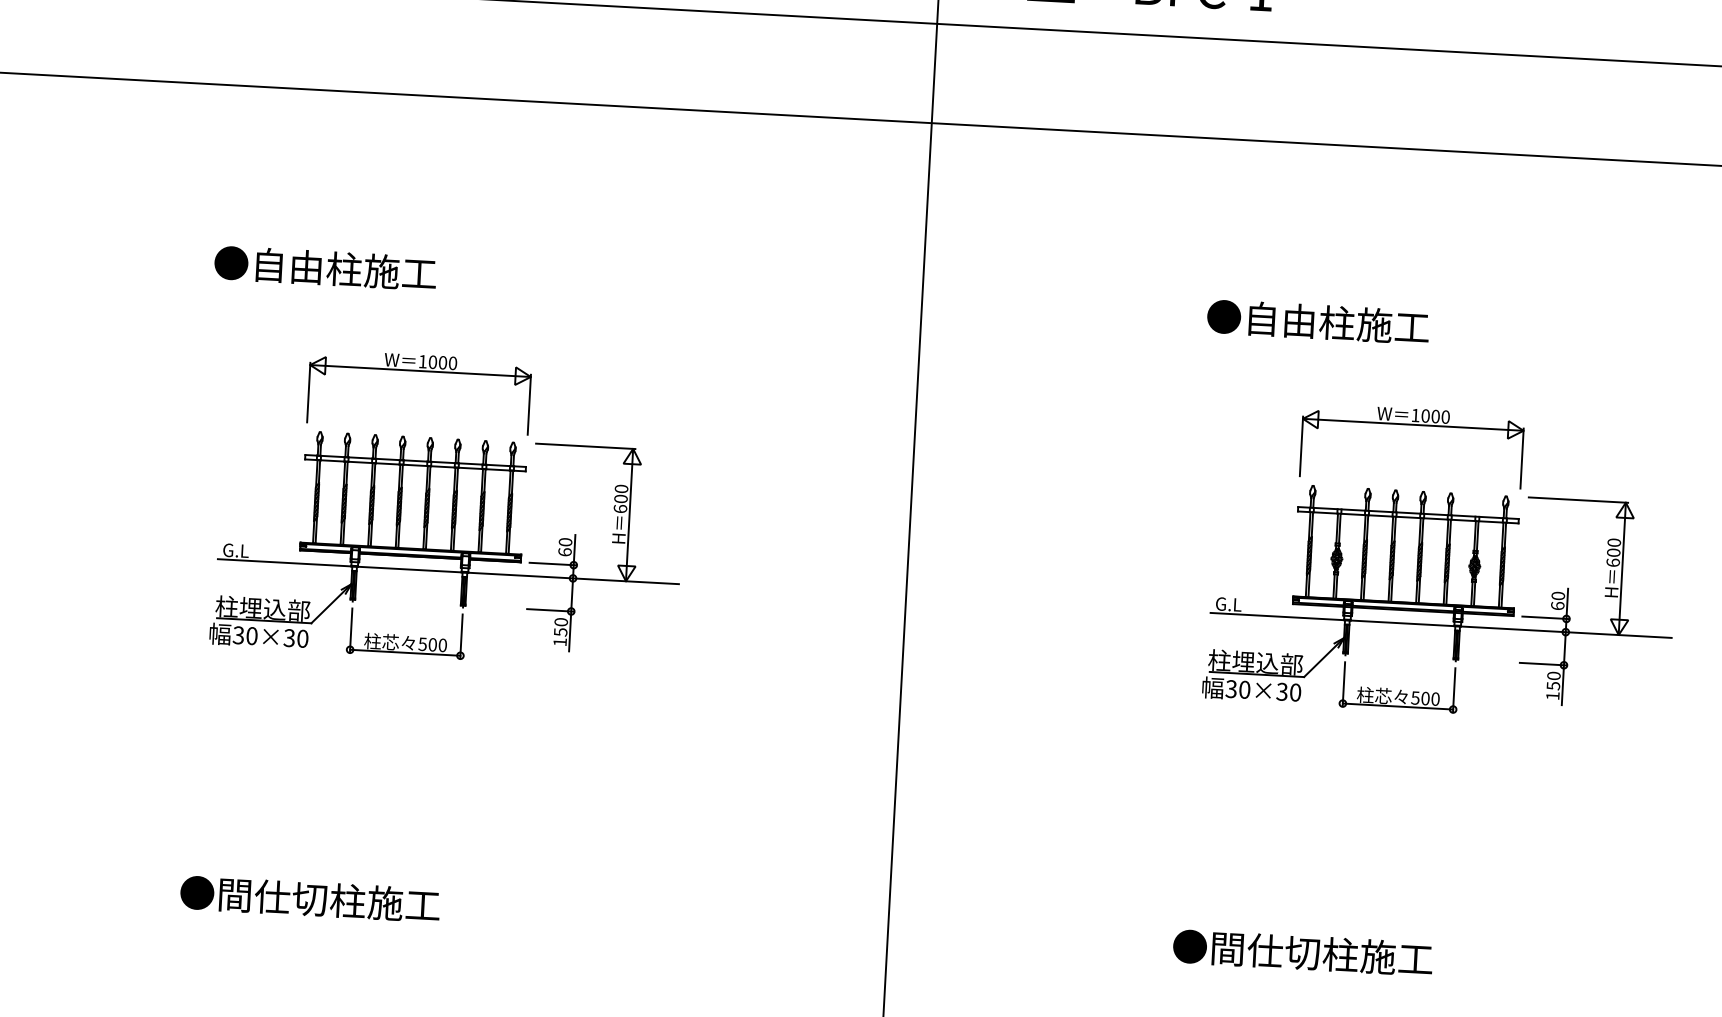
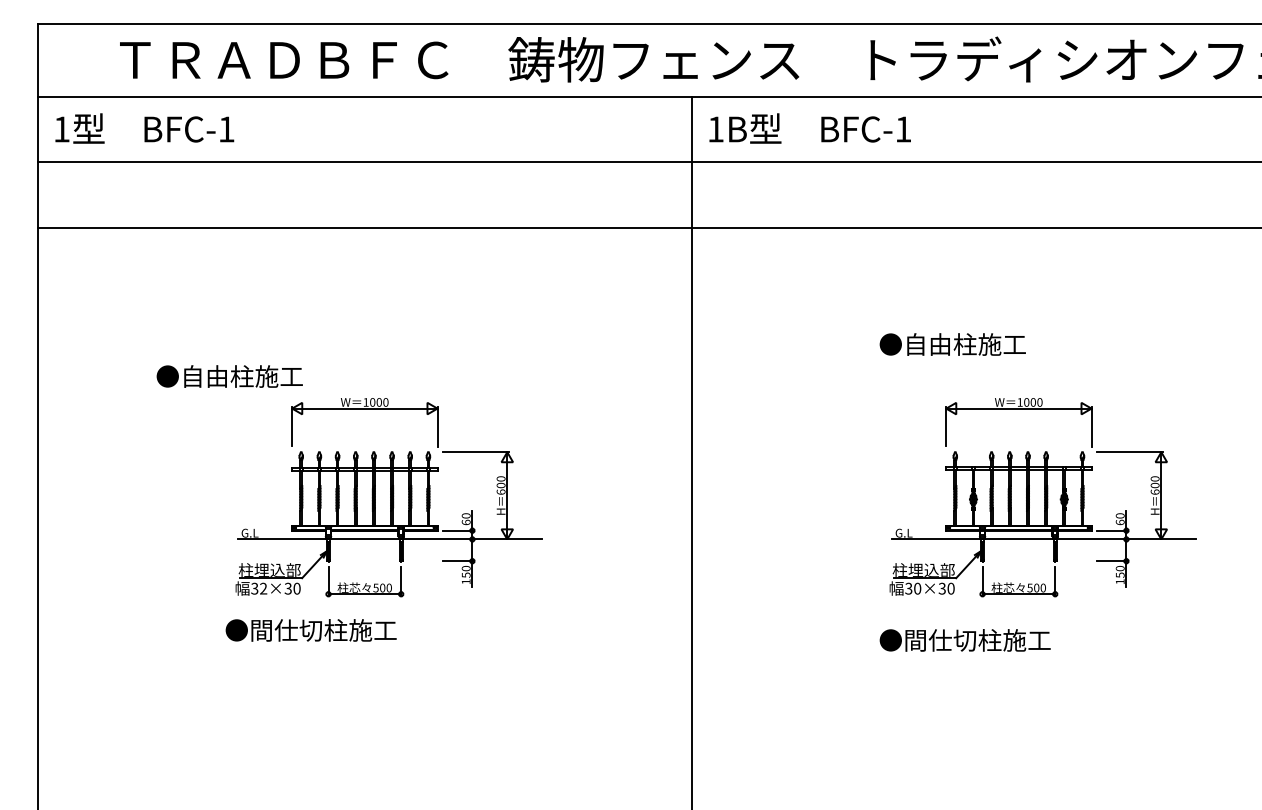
text: (325, 268) -> (229, 376), moved
text: (251, 635) -> (263, 588), 30×30 -> 32×30
text: (309, 899) -> (310, 630), moved
text: (1301, 952) -> (964, 640), moved

